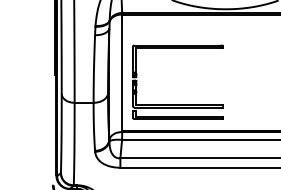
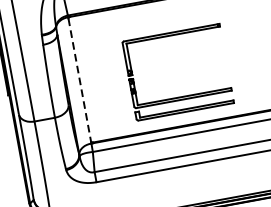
line: (122, 73) -> (80, 80), solid -> dashed
part: (177, 104) -> (181, 96), moved

